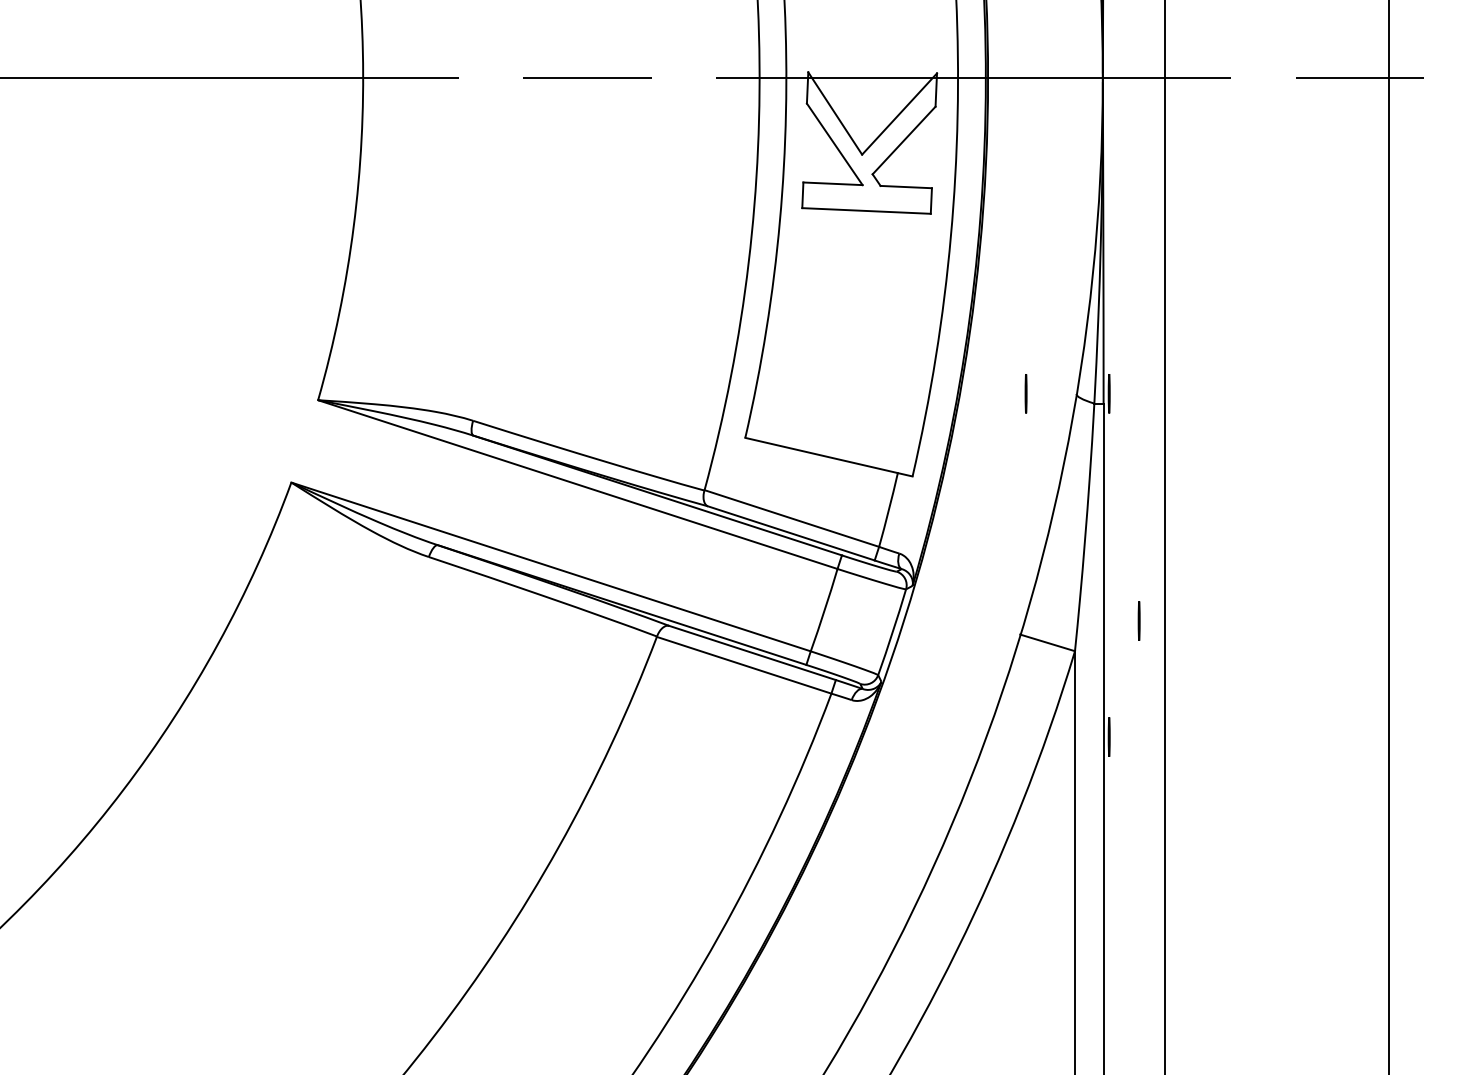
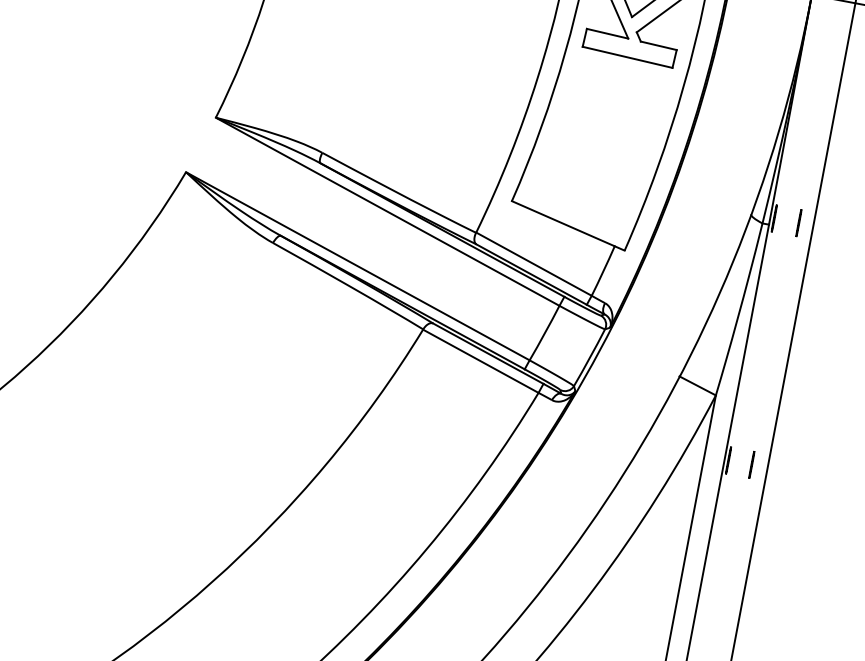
line: (1025, 393) -> (798, 222), moved
line: (1138, 620) -> (751, 464), moved

